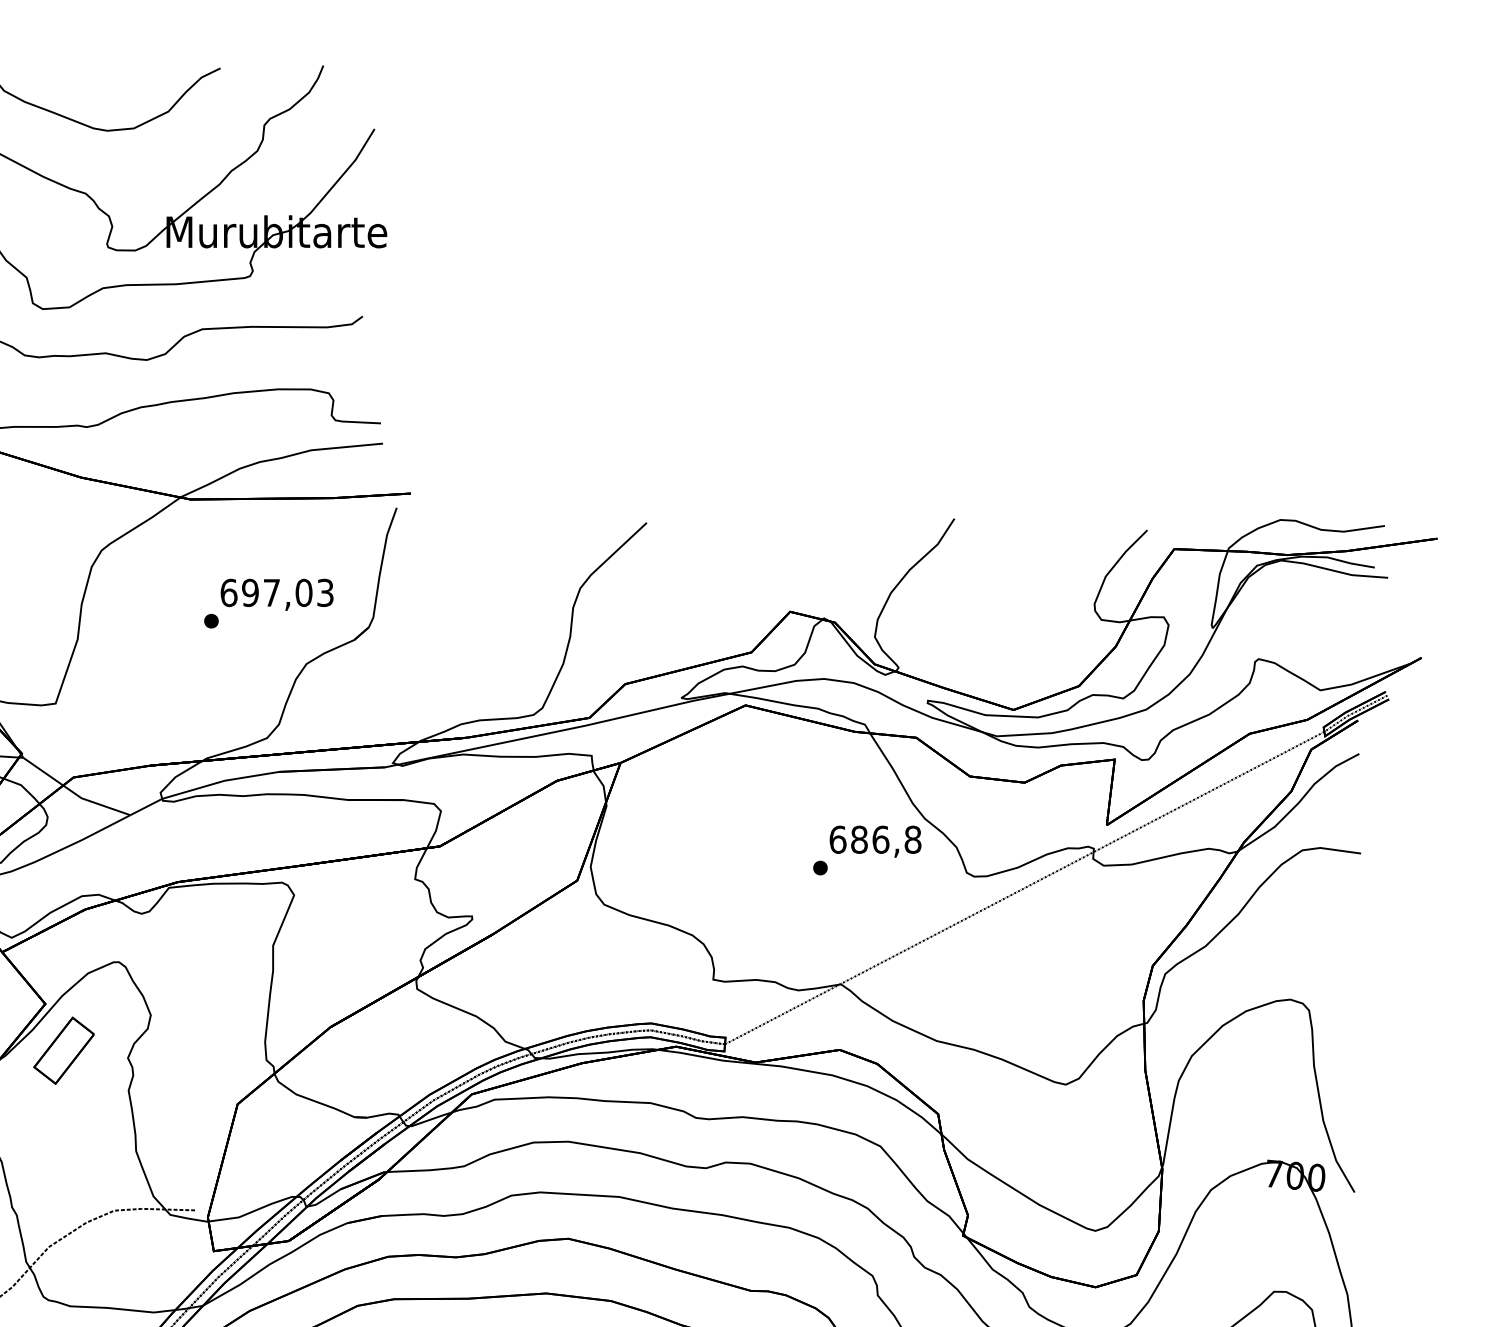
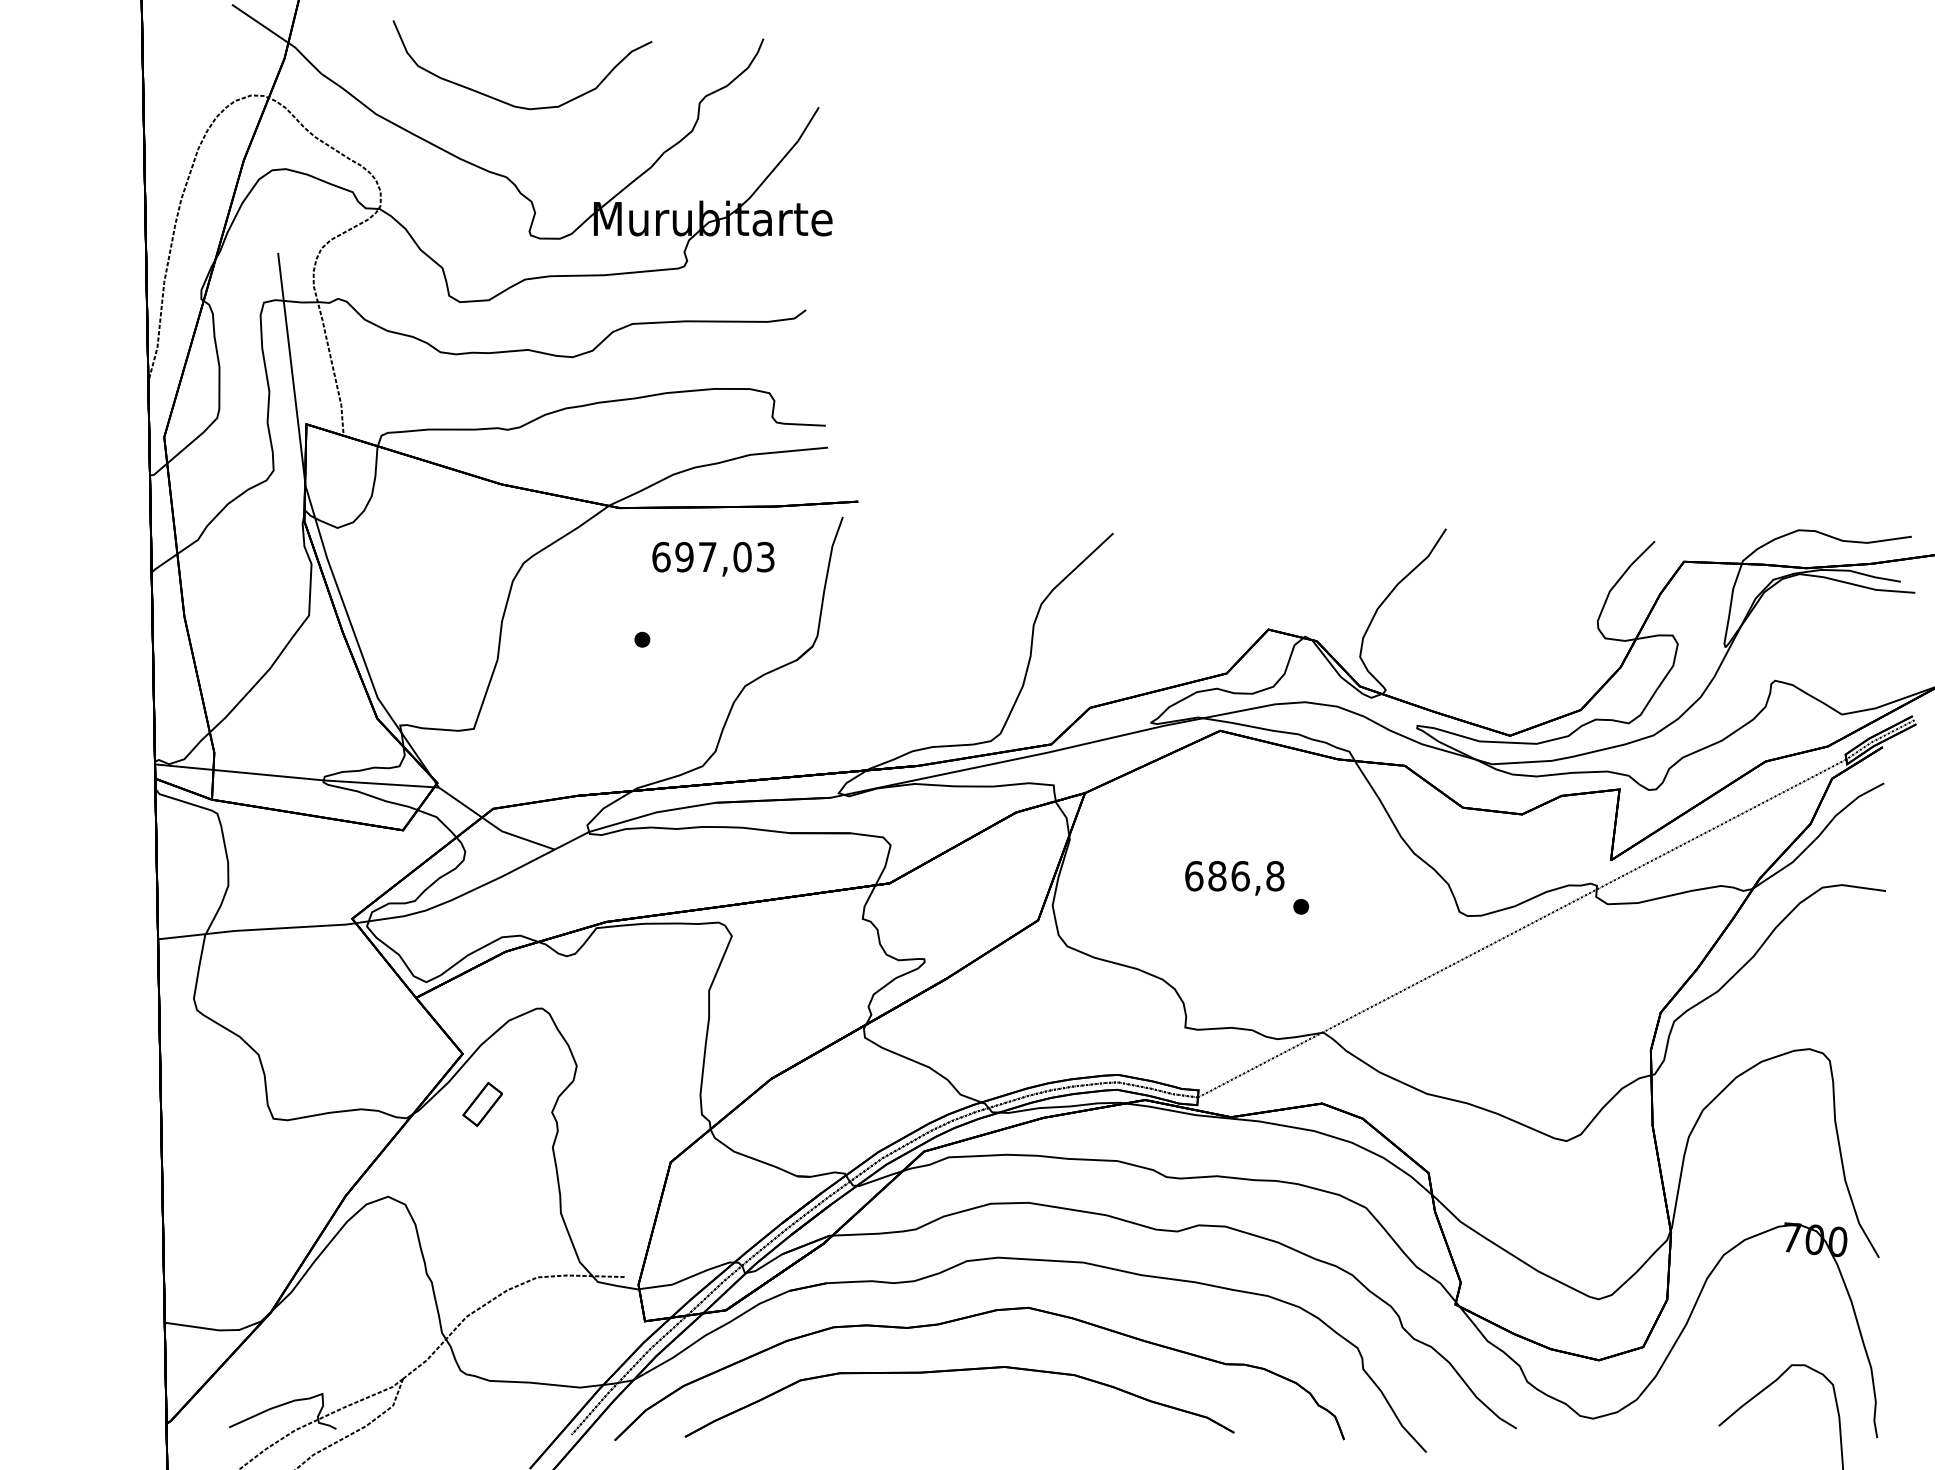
text: (277, 594) -> (713, 558), moved
text: (875, 841) -> (1234, 878), moved
part: (63, 1050) -> (482, 1104), size x0.6

